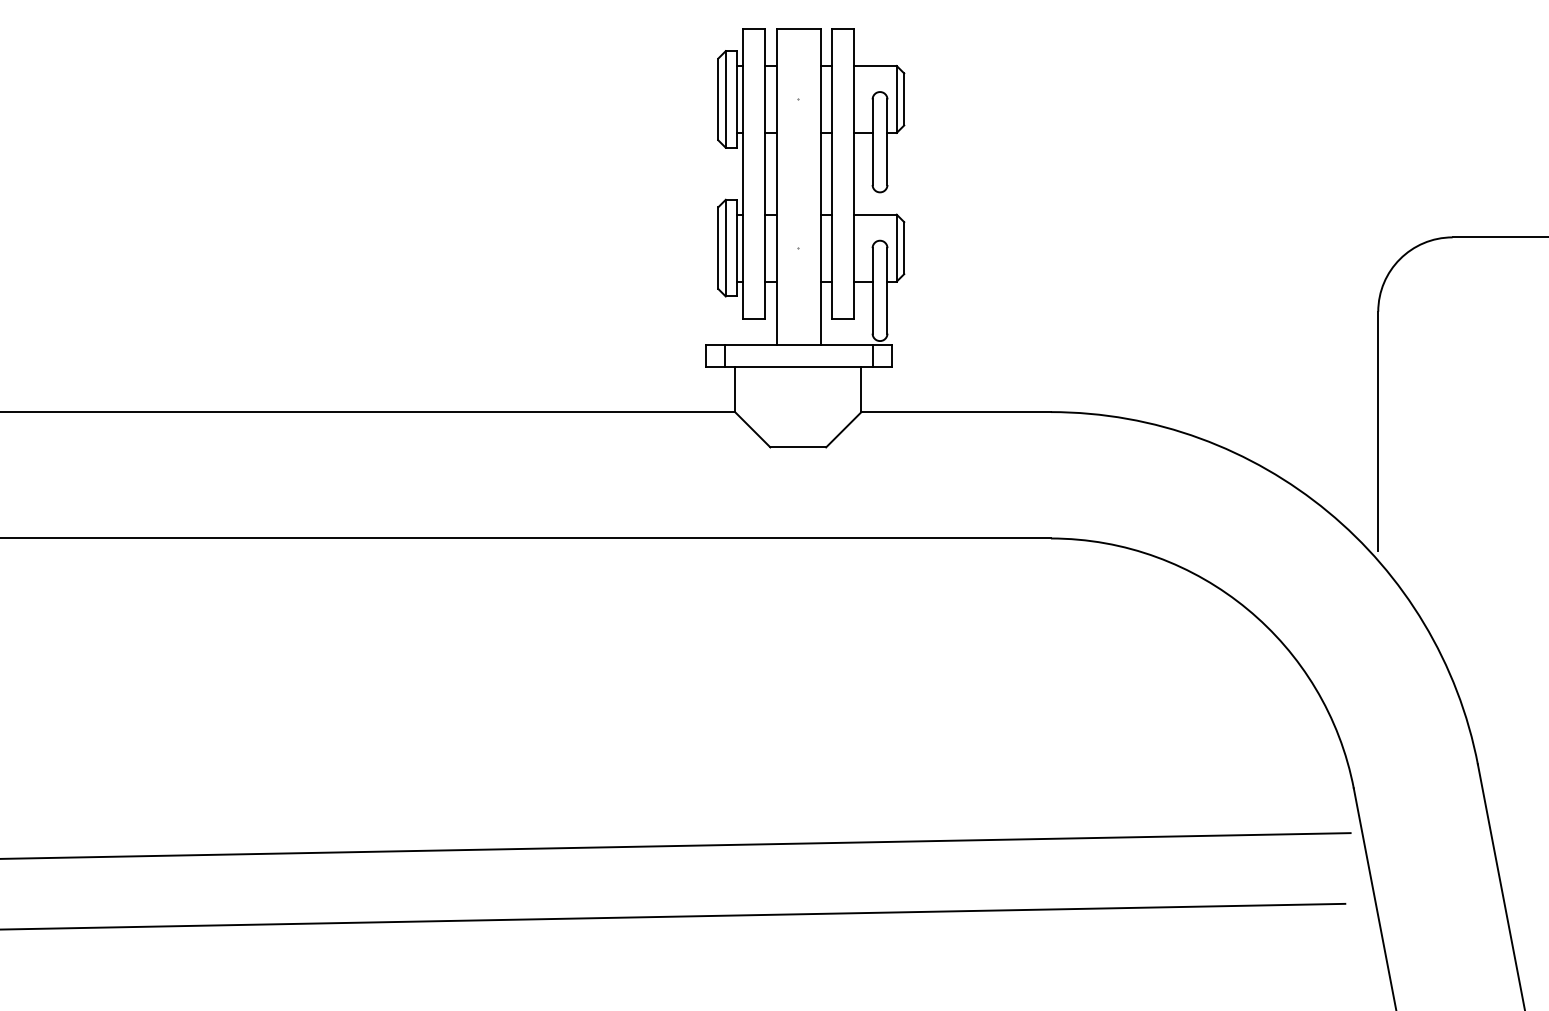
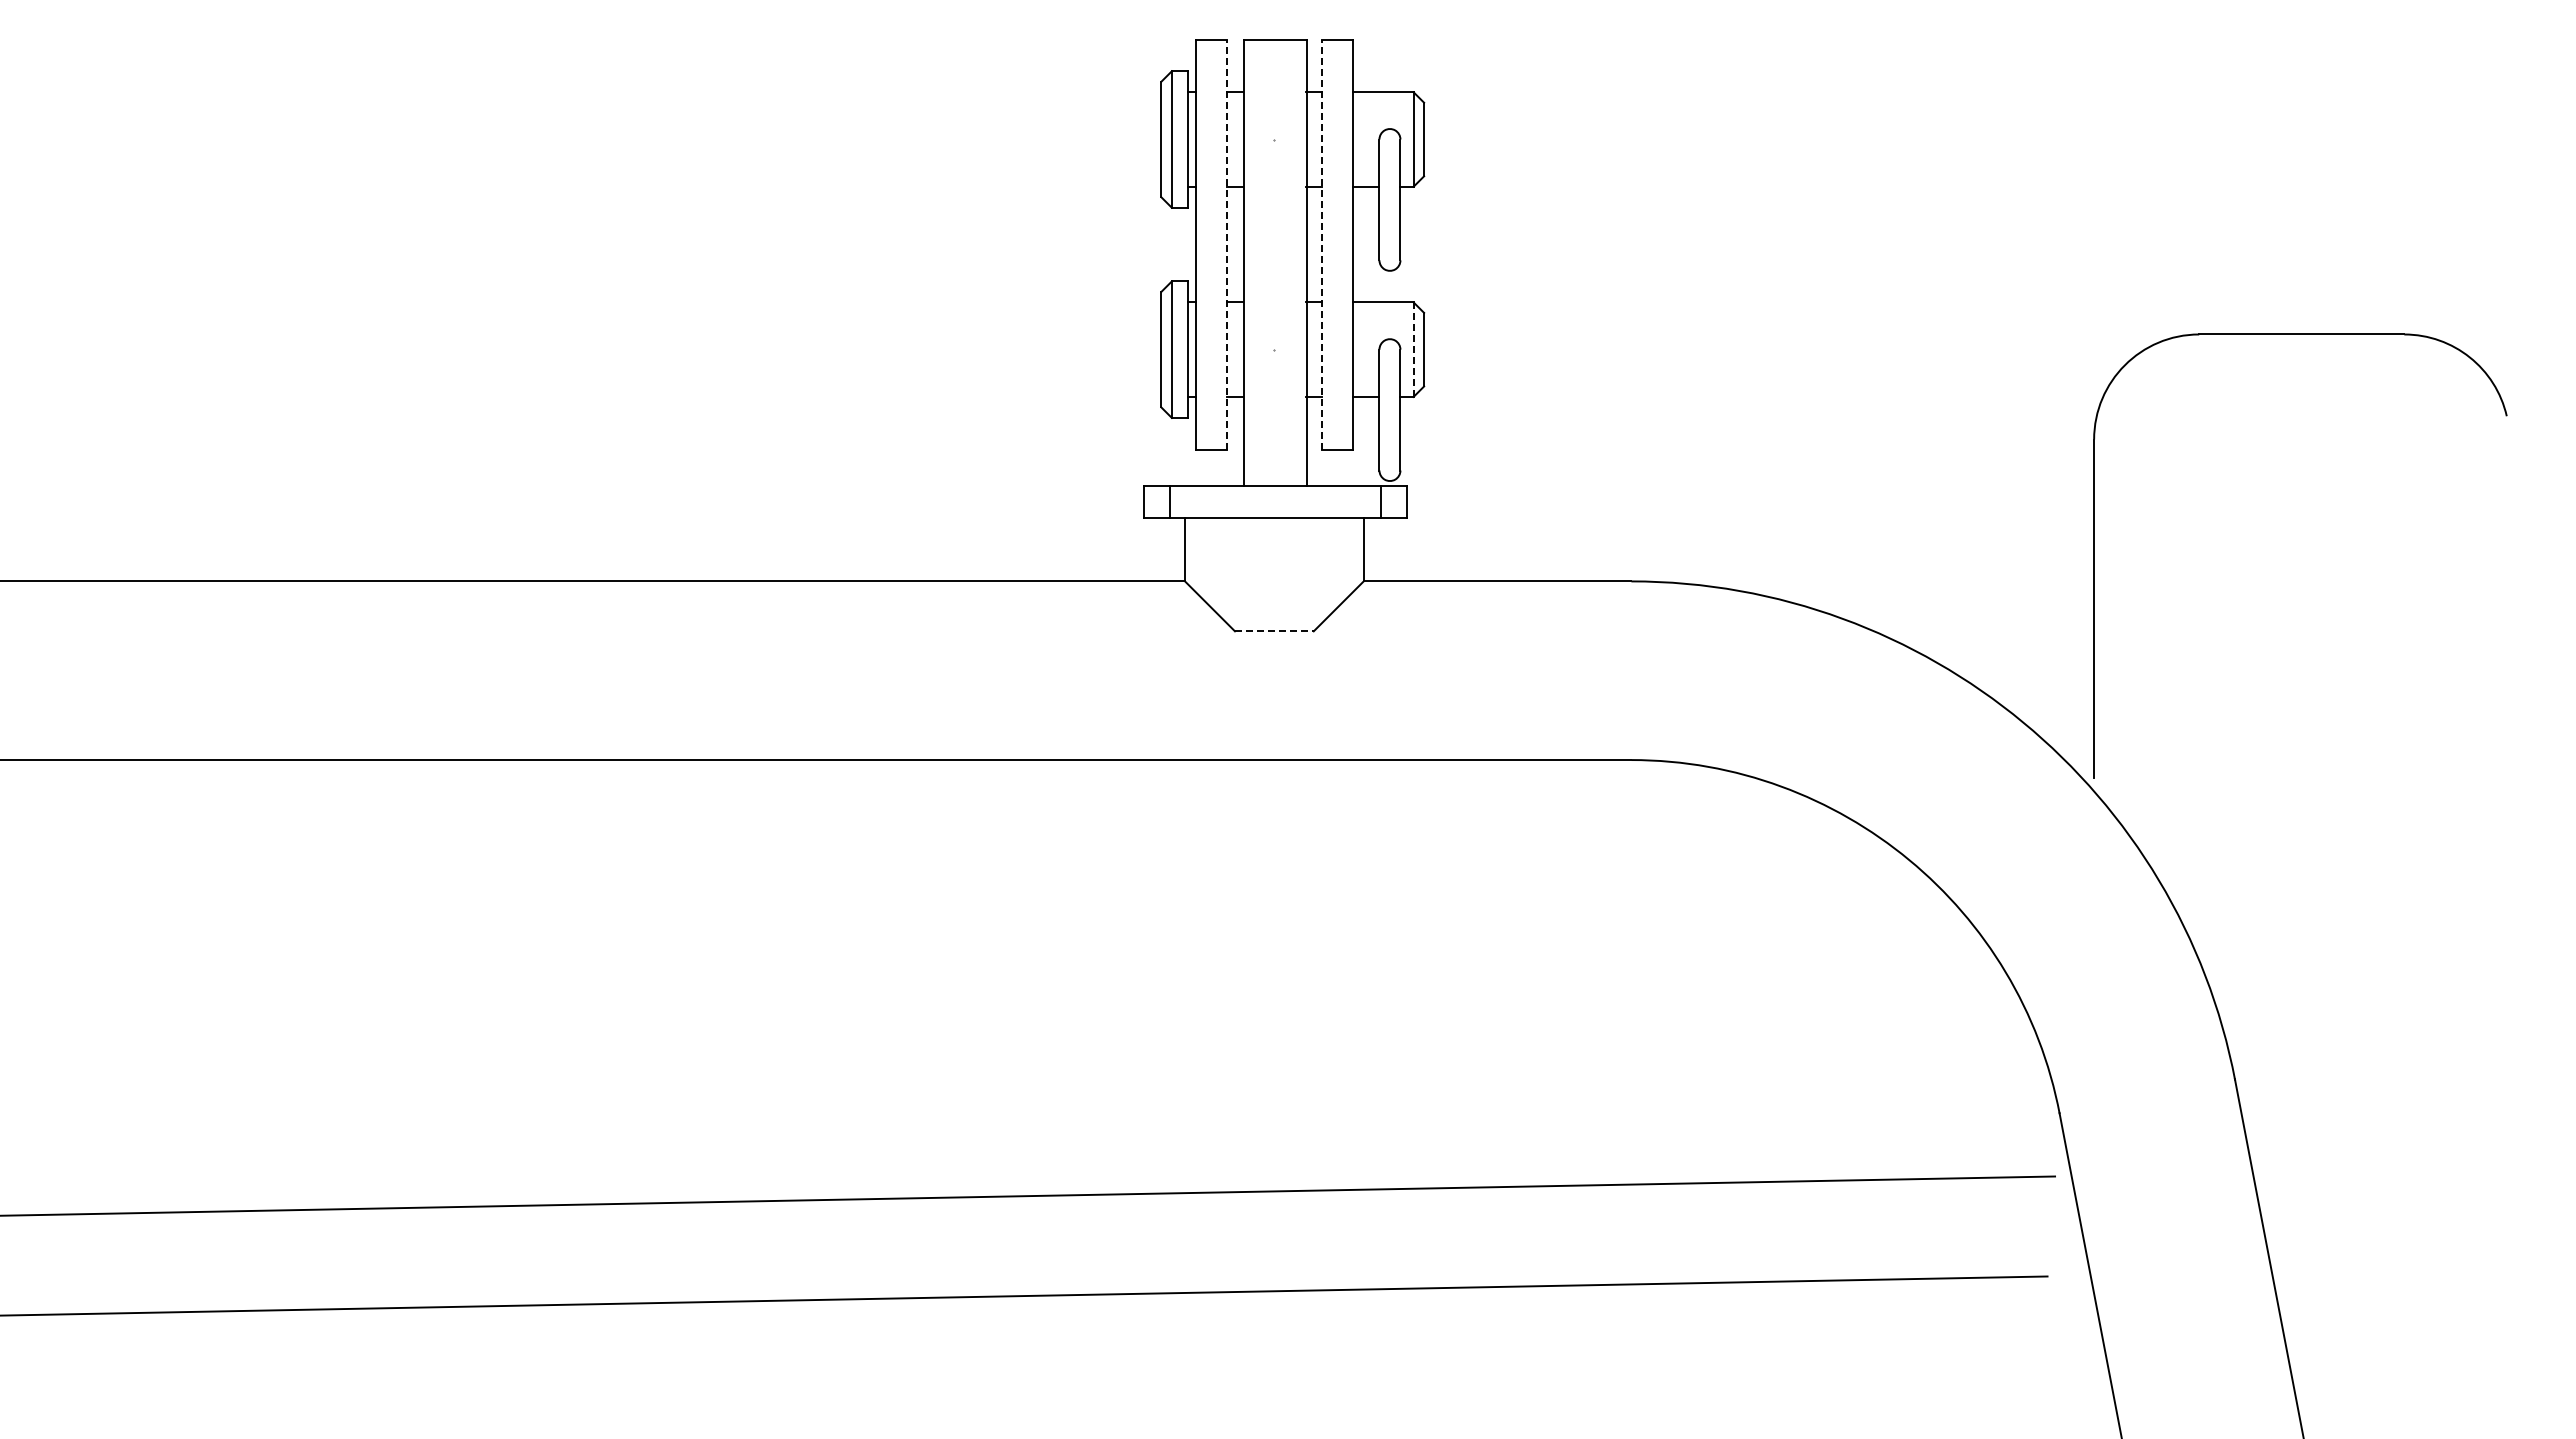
line: (765, 173) -> (1227, 244), solid -> dashed
line: (831, 173) -> (1321, 244), solid -> dashed
line: (896, 248) -> (1413, 349), solid -> dashed
line: (798, 447) -> (1274, 631), solid -> dashed

